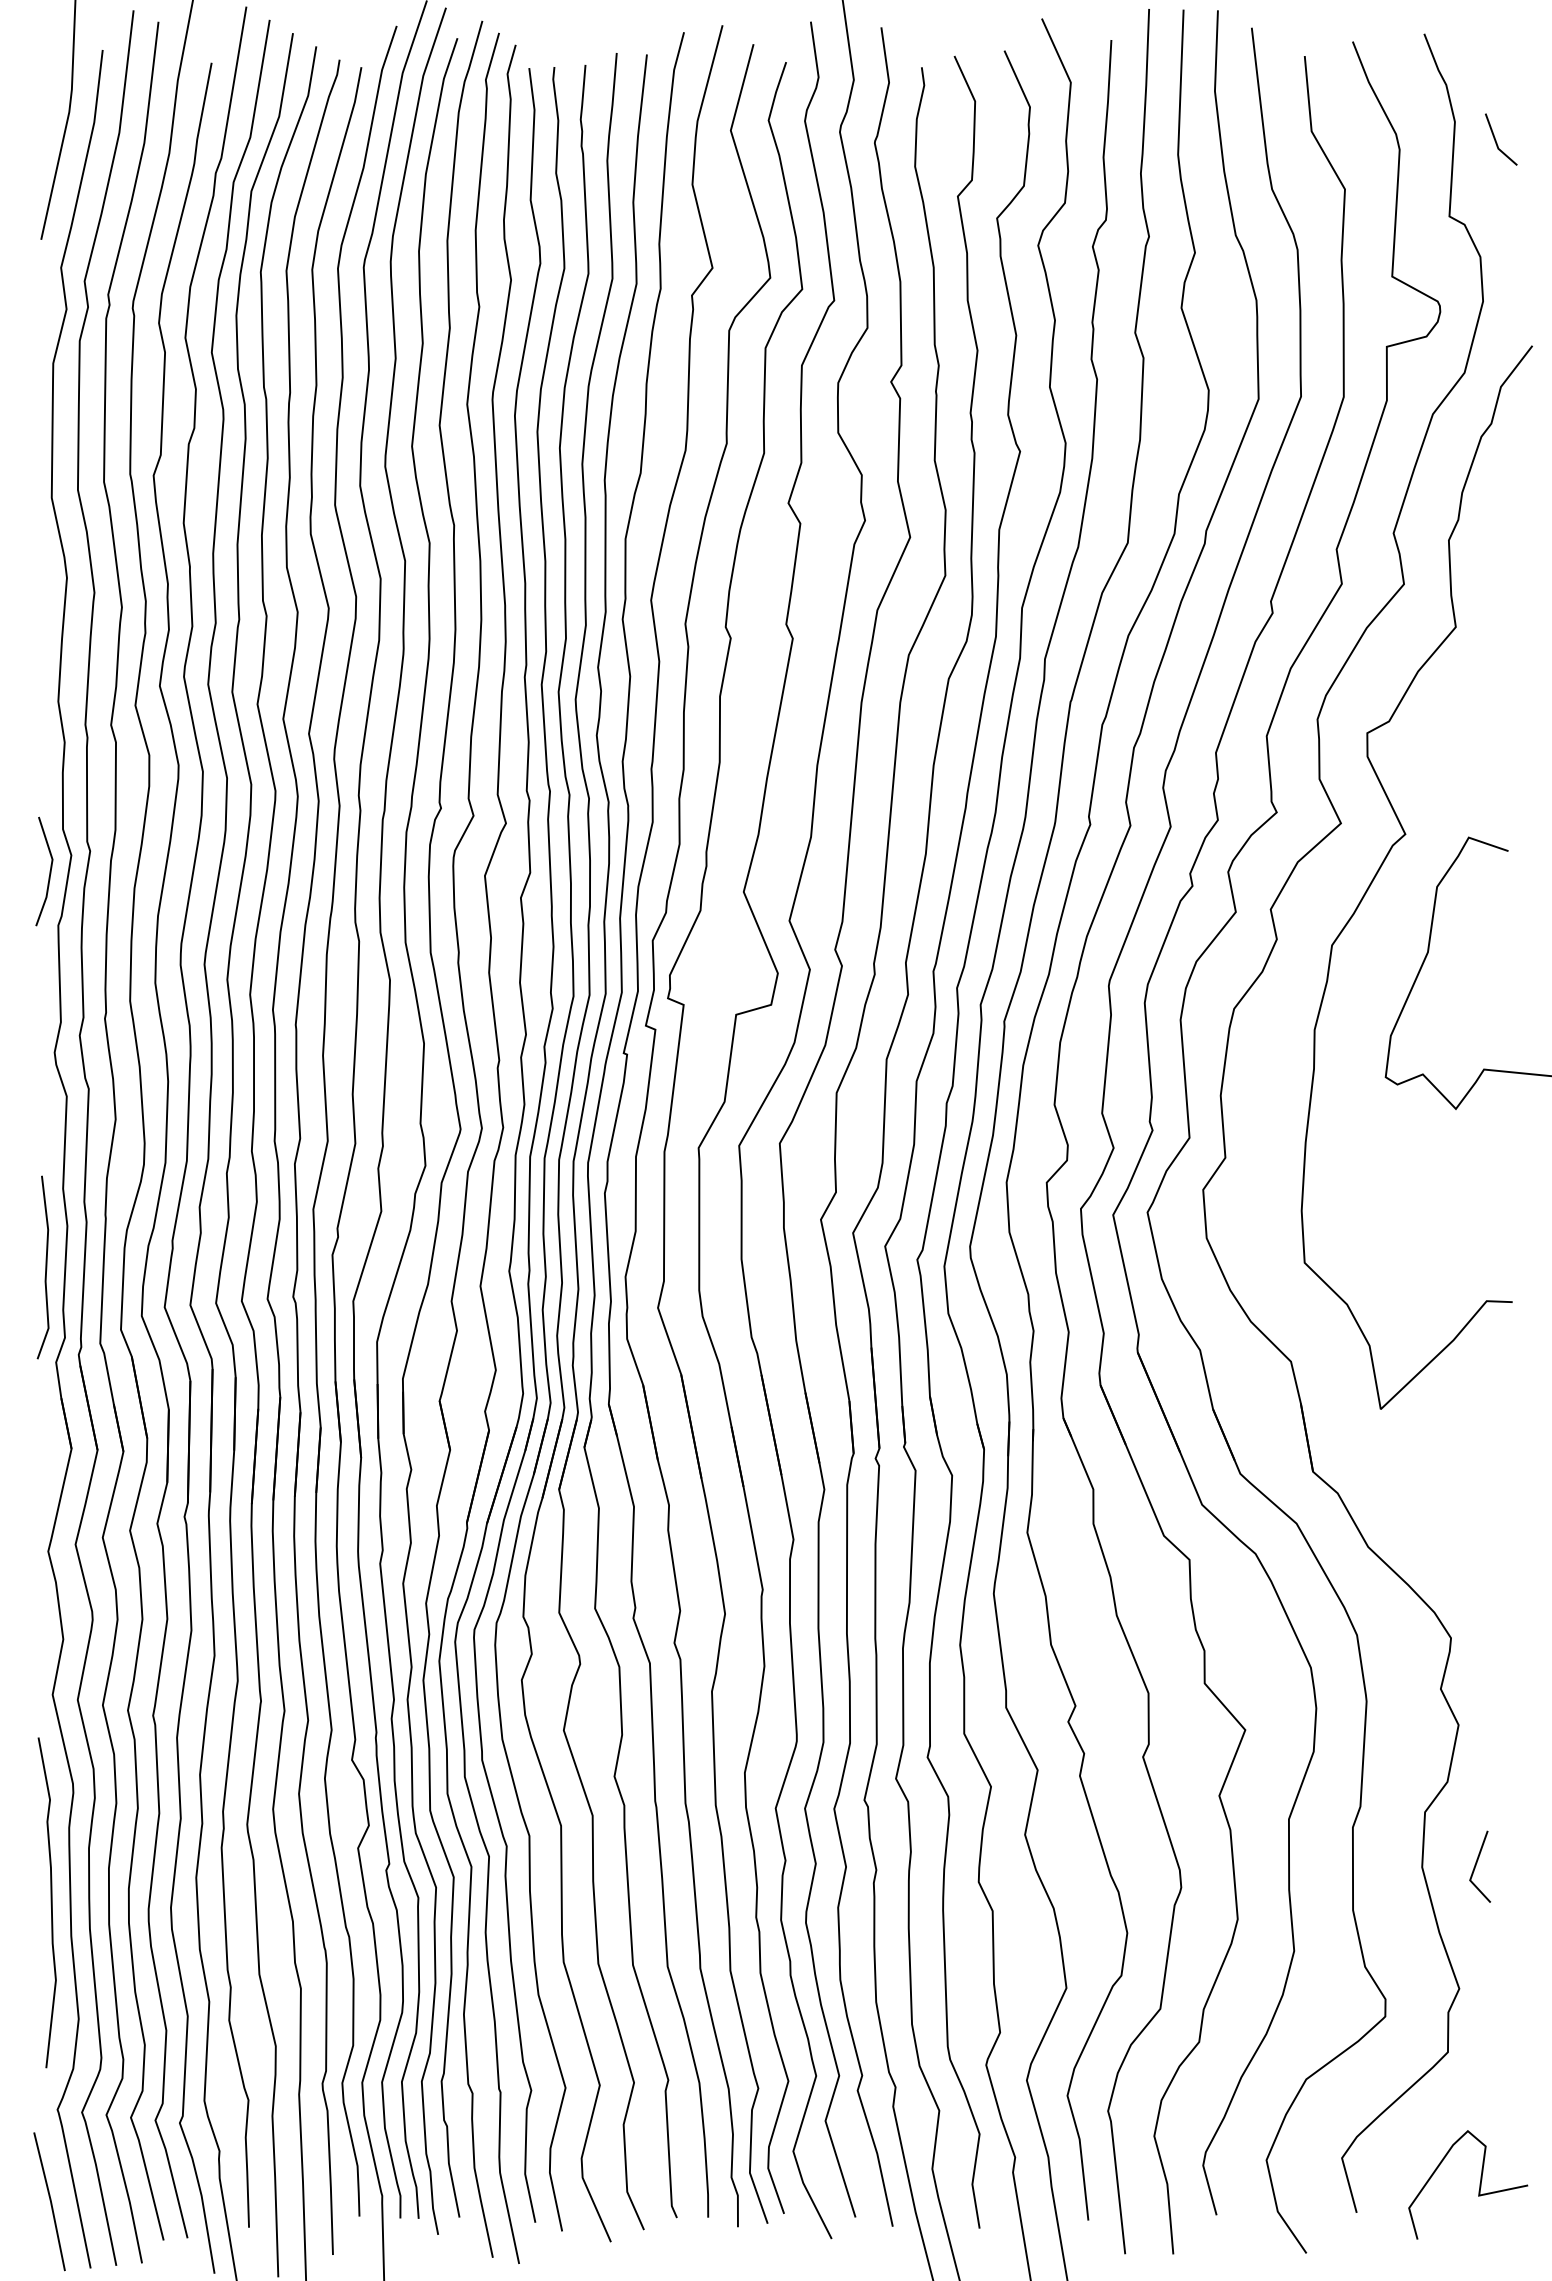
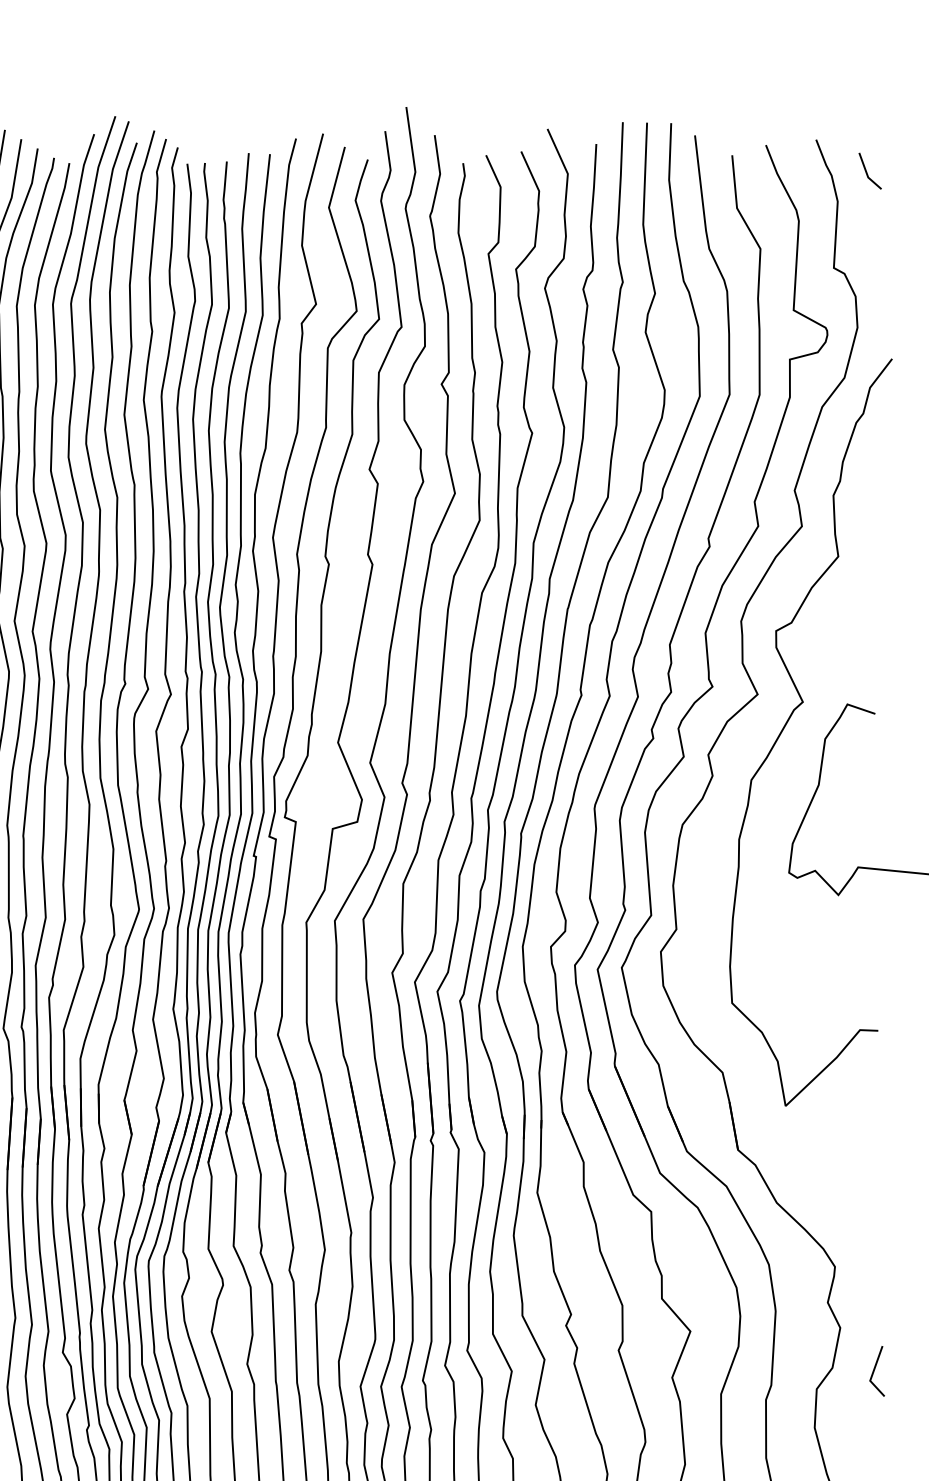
line: (1497, 142) -> (867, 173), moved
line: (1476, 1866) -> (874, 1371), moved

